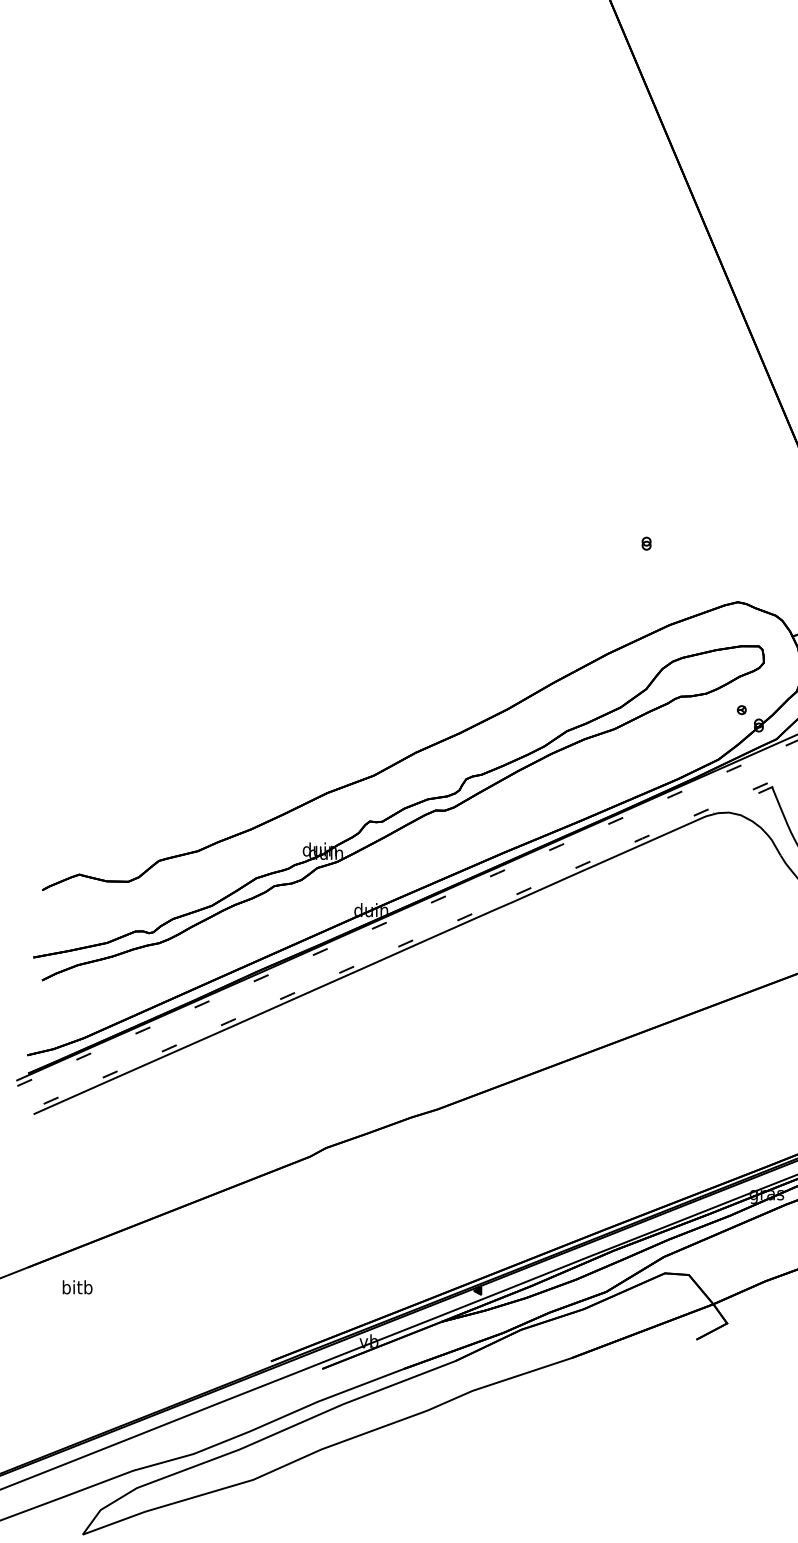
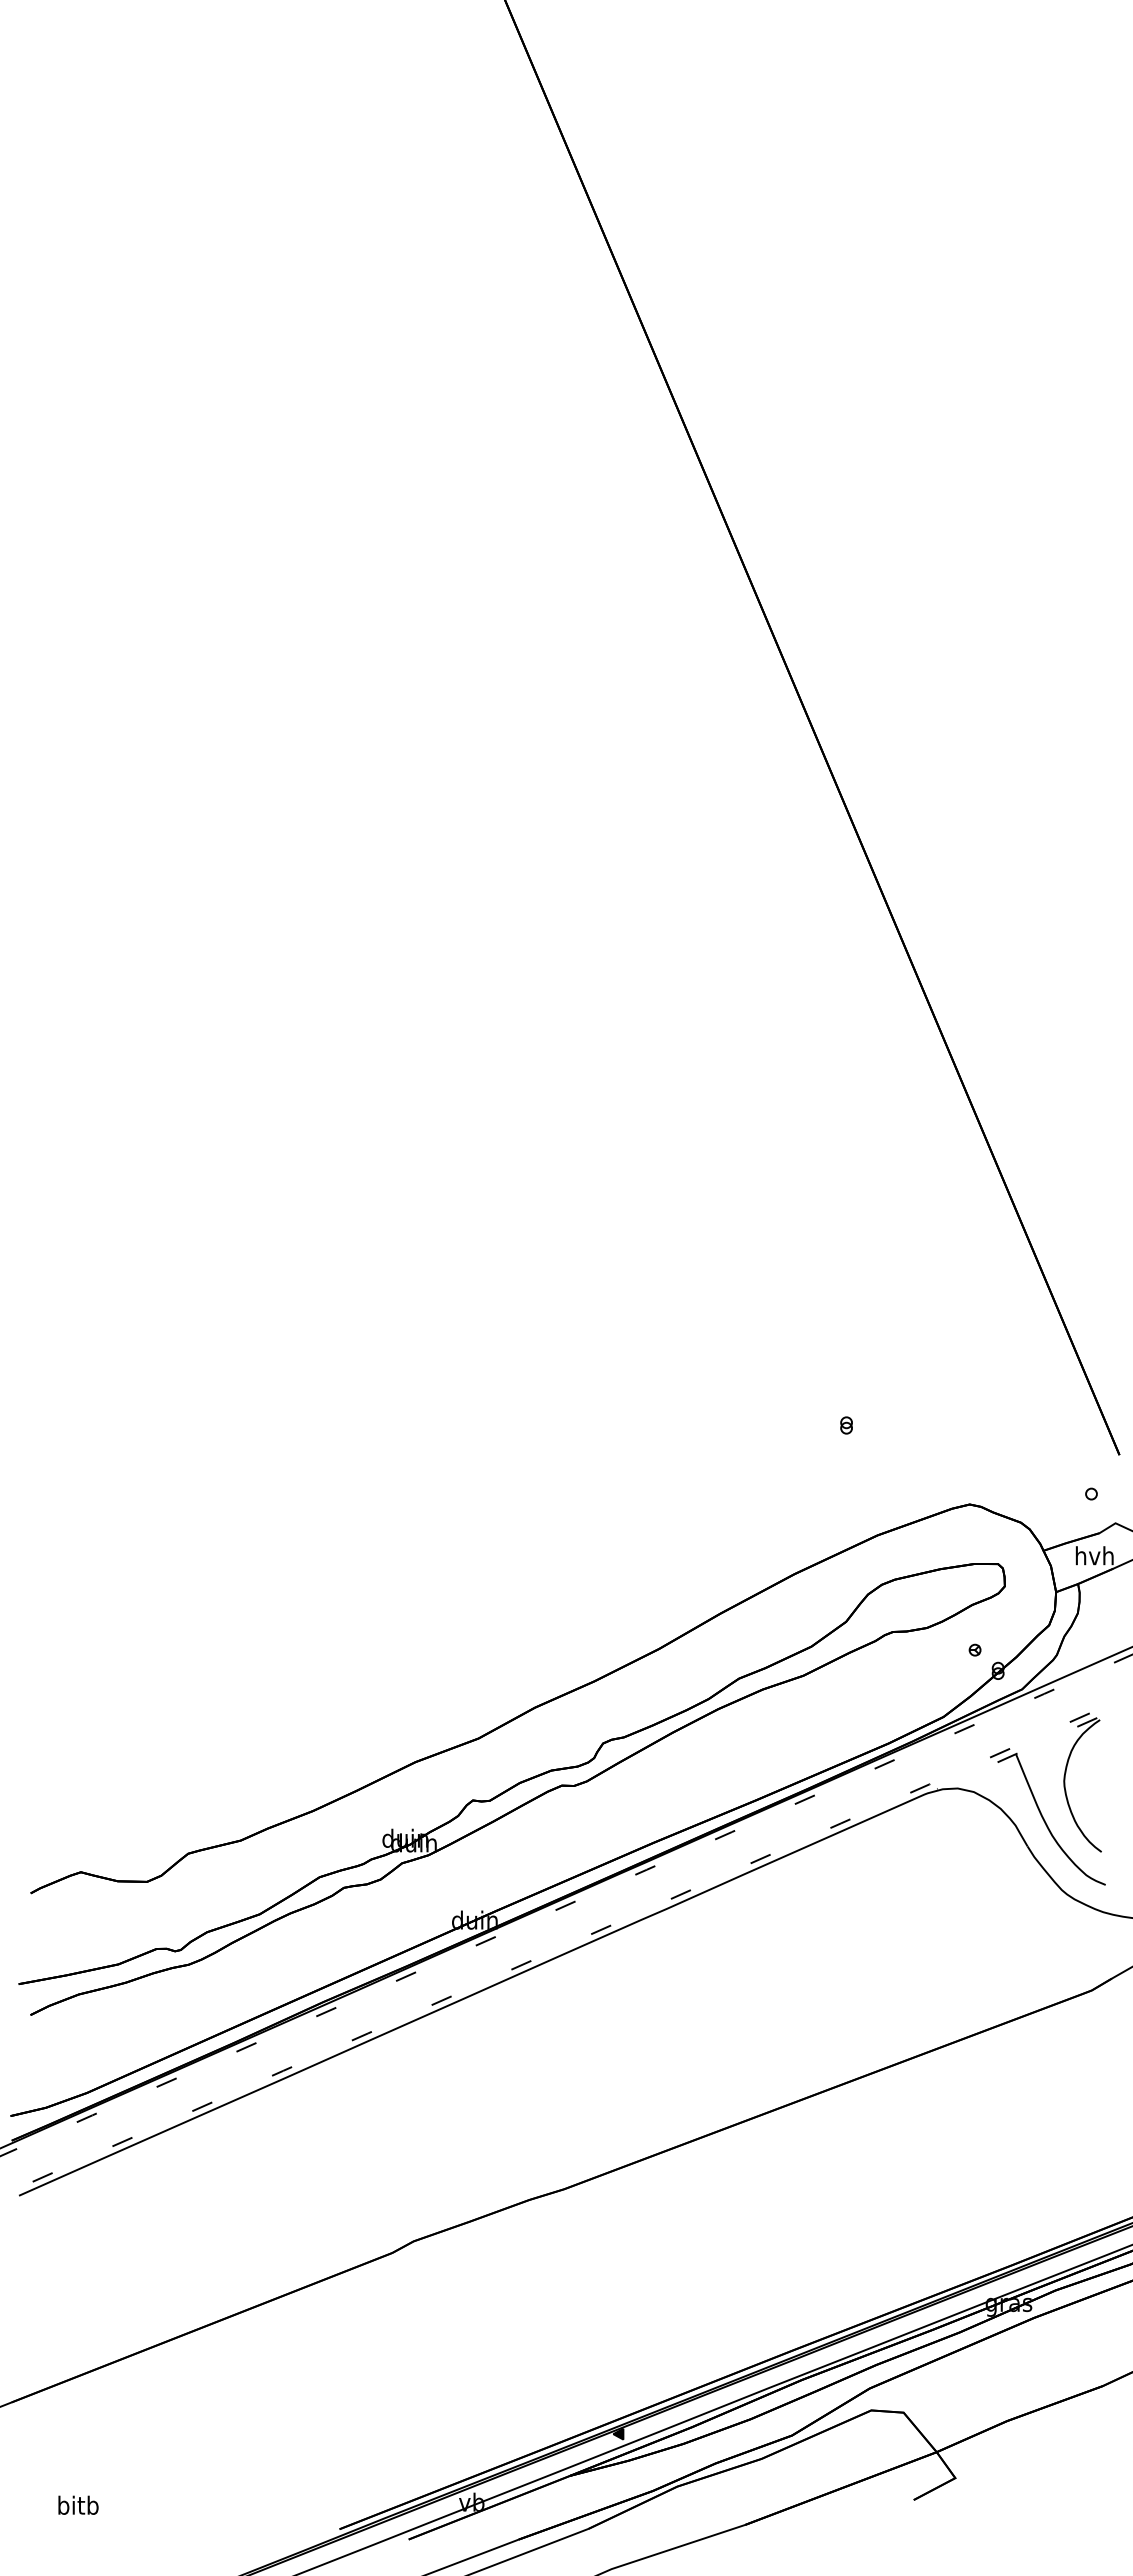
text: (77, 1286) -> (78, 2504), moved

